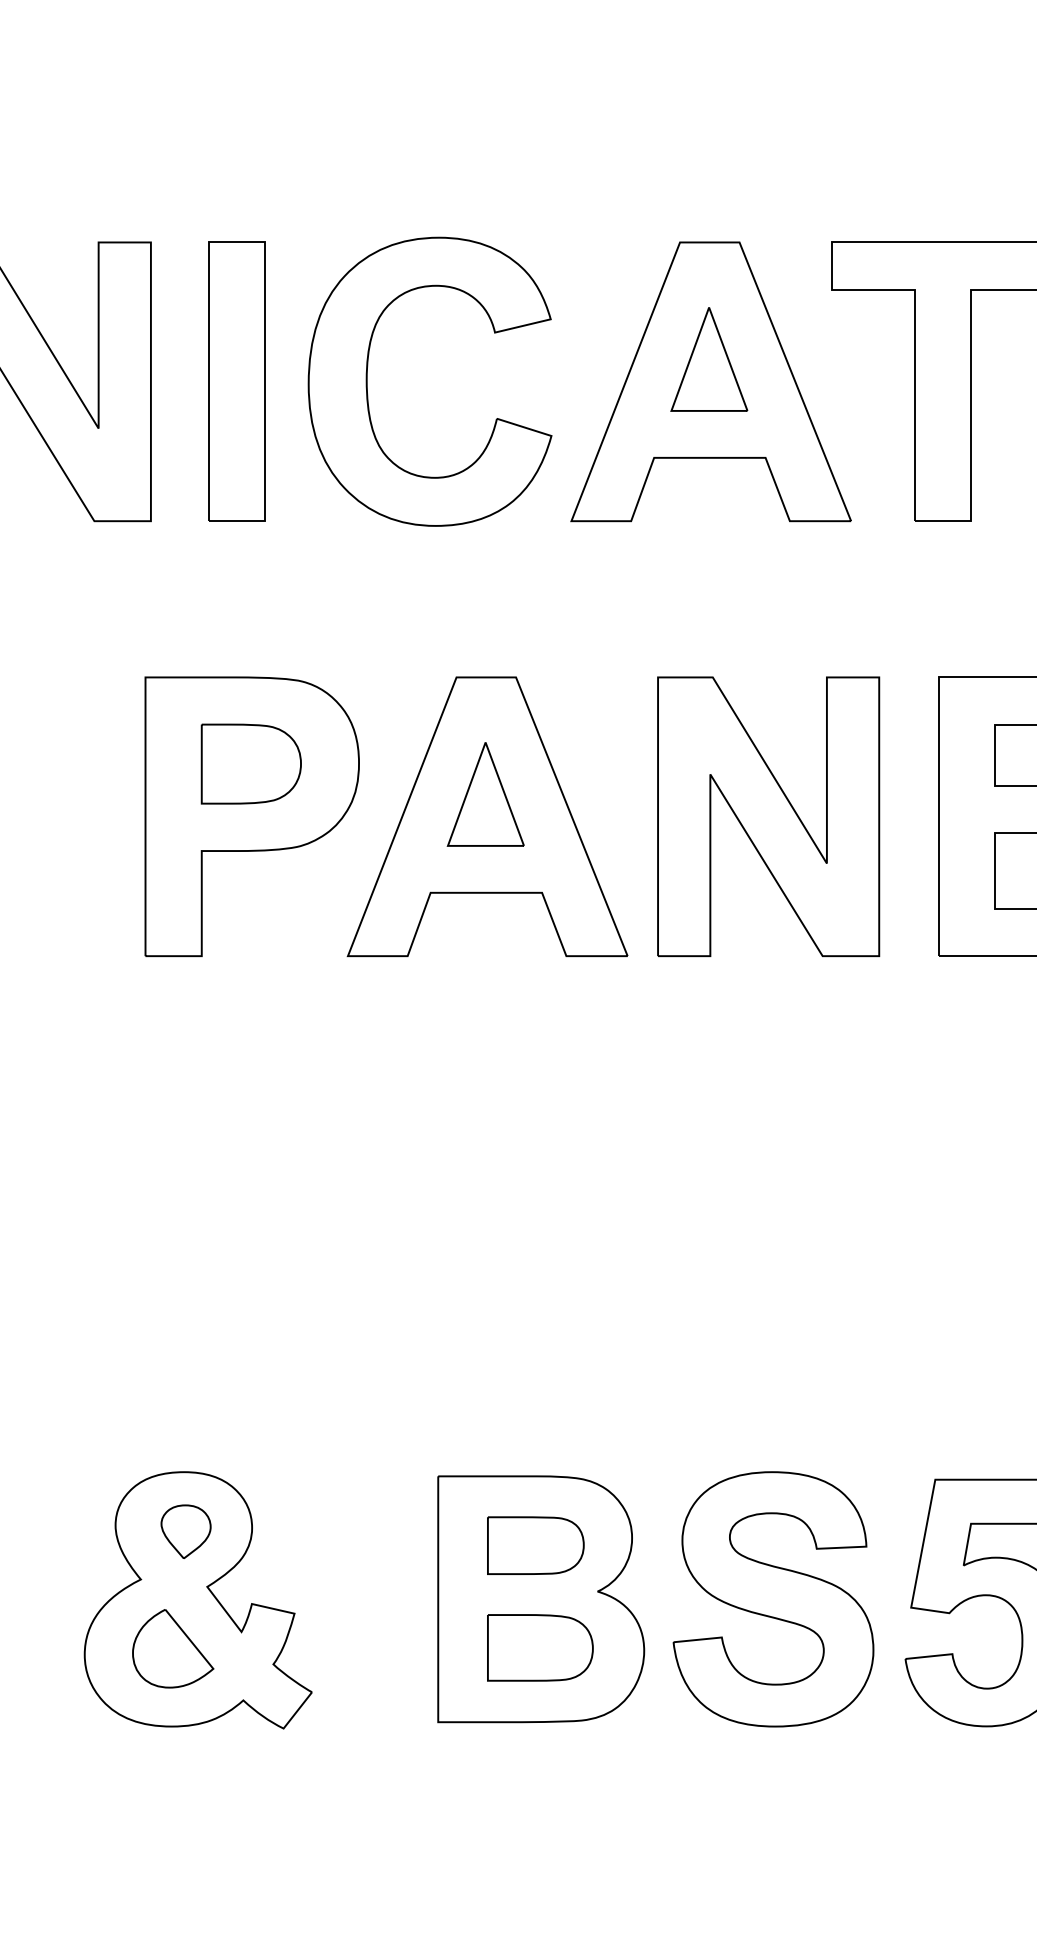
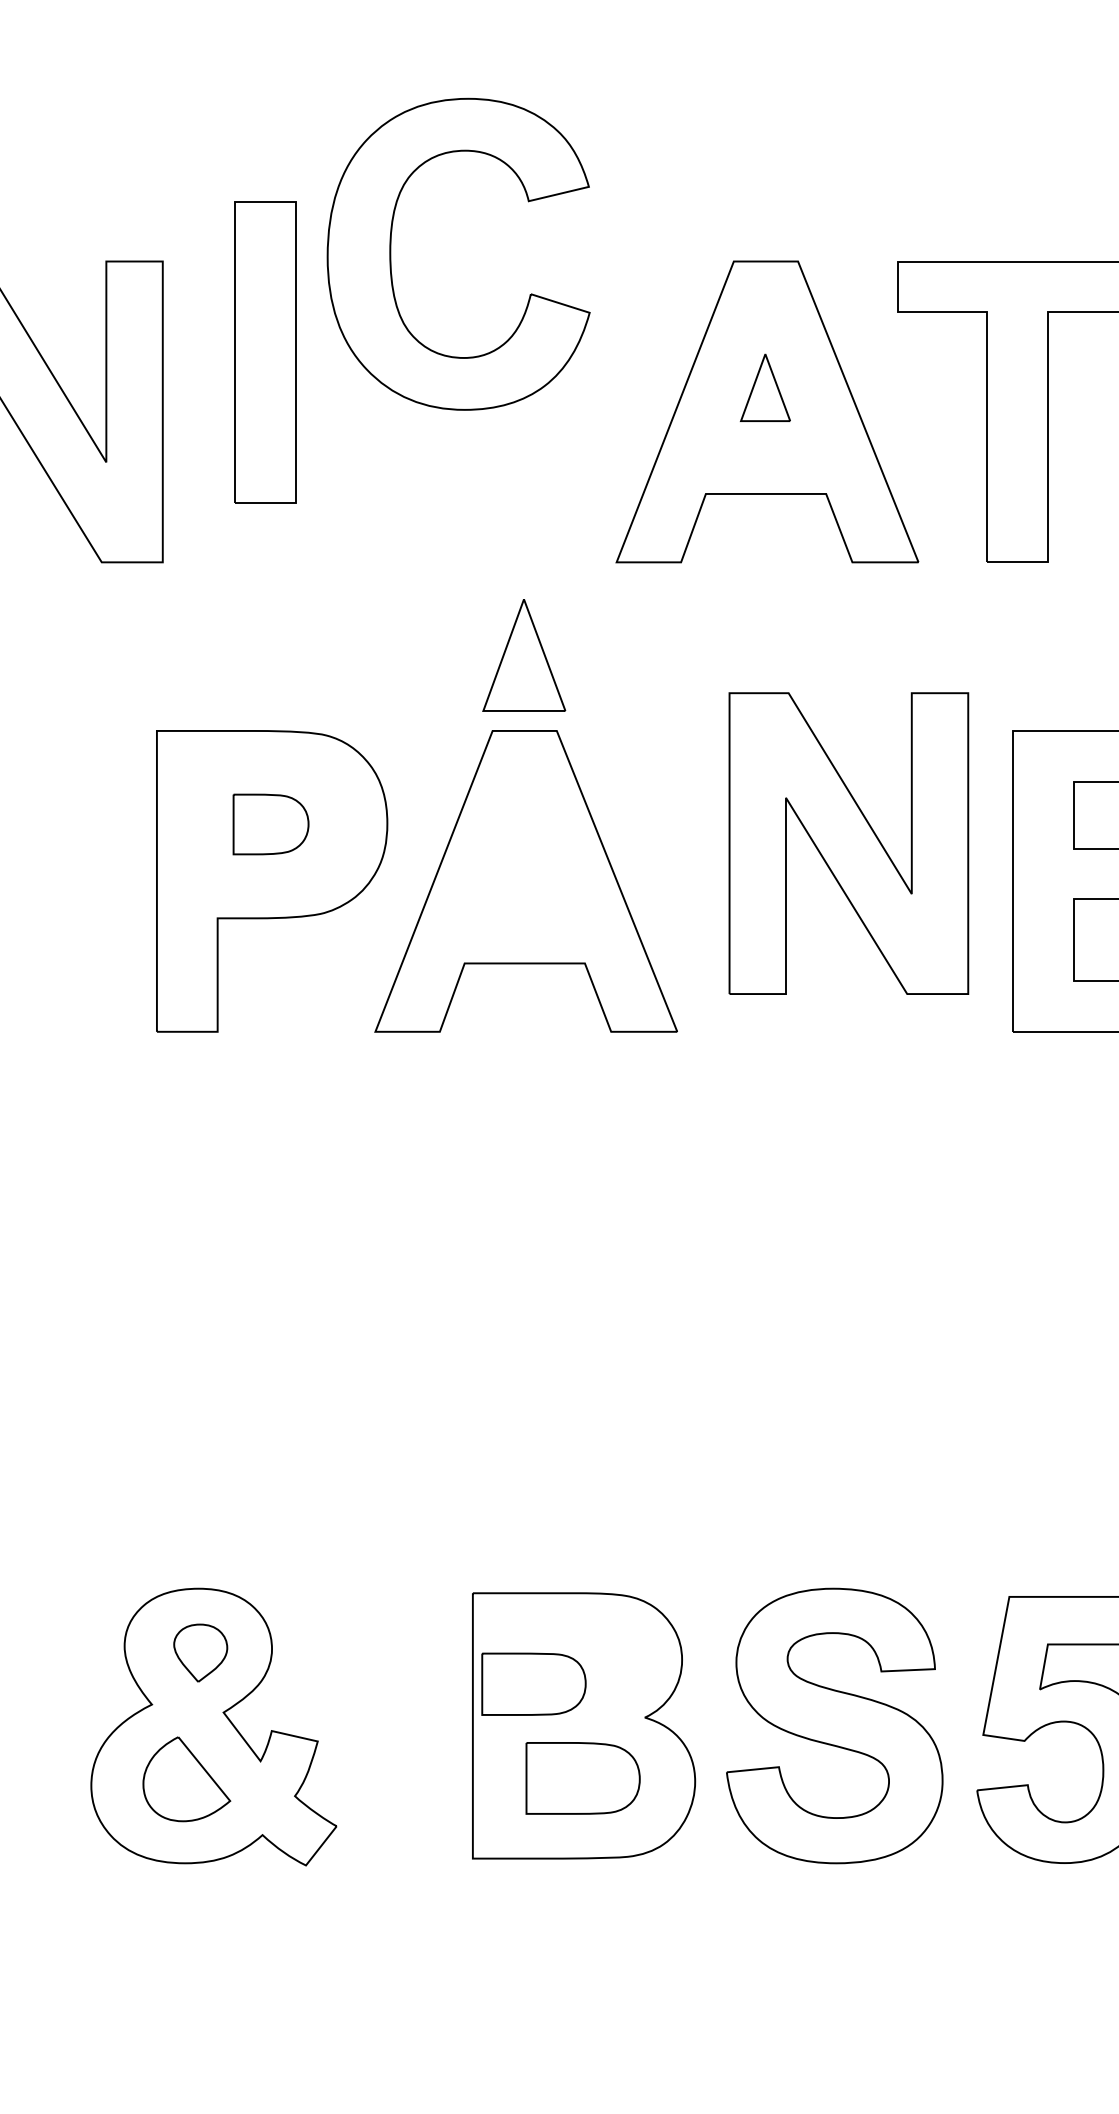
part: (709, 359) -> (765, 387), size x0.6
part: (236, 381) -> (264, 352), moved
part: (367, 381) -> (391, 254), moved
part: (250, 763) -> (270, 823), size x0.7
part: (485, 794) -> (523, 655), moved
part: (768, 816) -> (848, 843), moved
part: (535, 1545) -> (533, 1684), moved

